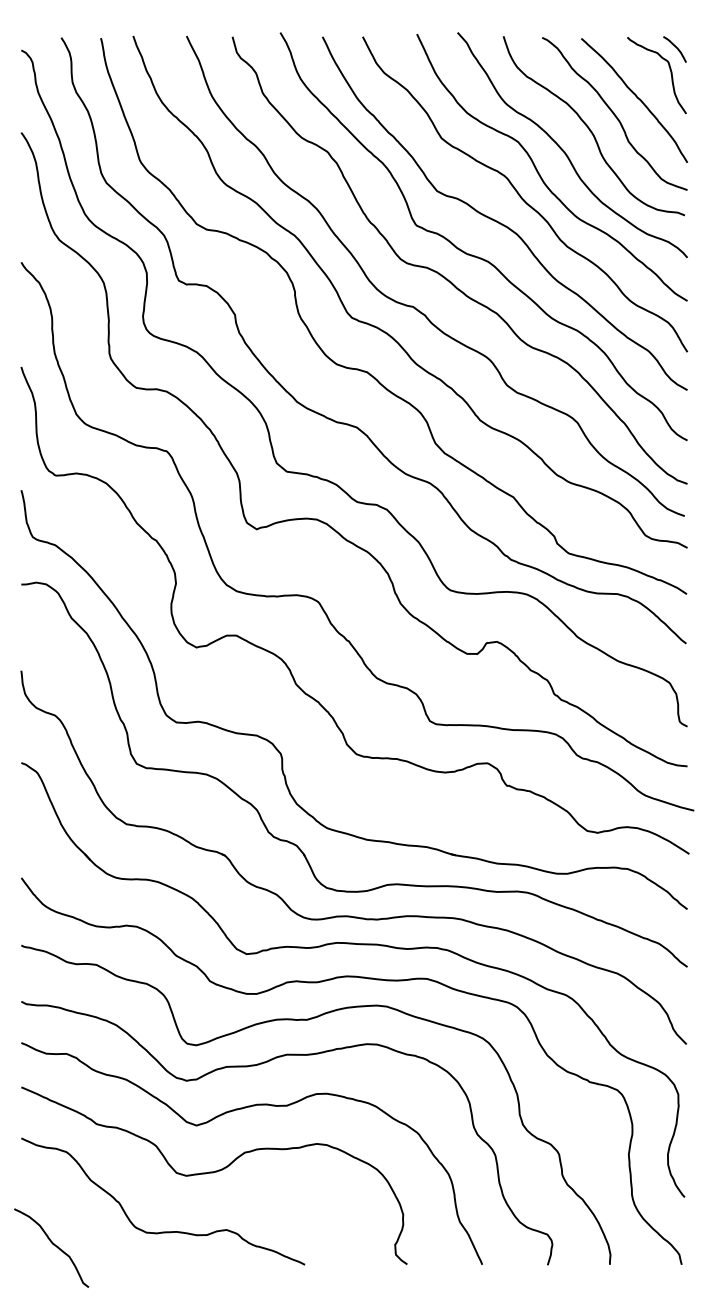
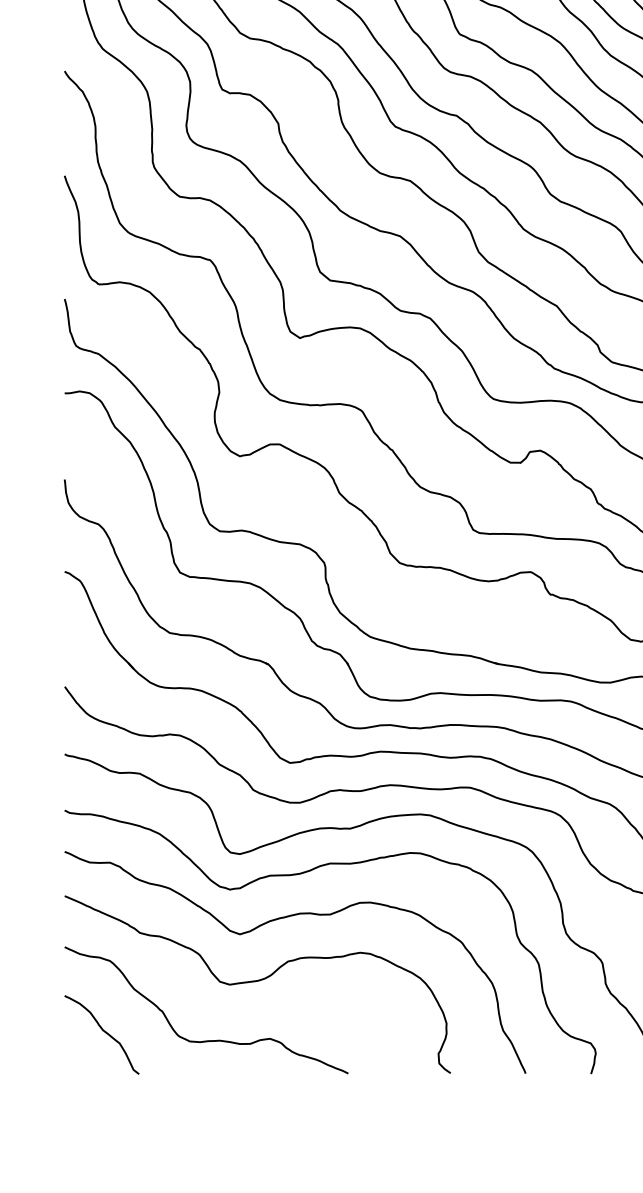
curve: (53, 1245) -> (103, 1032), moved

